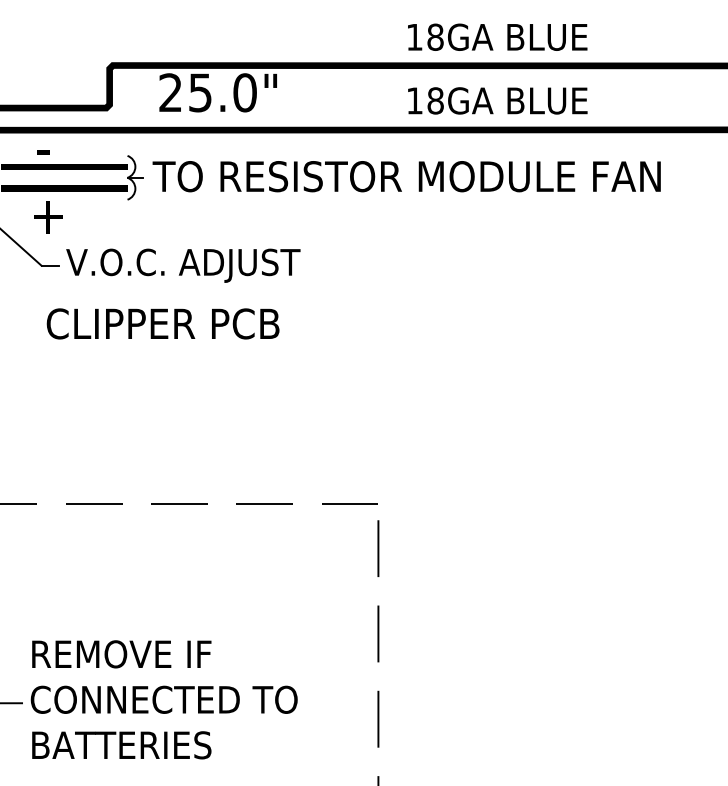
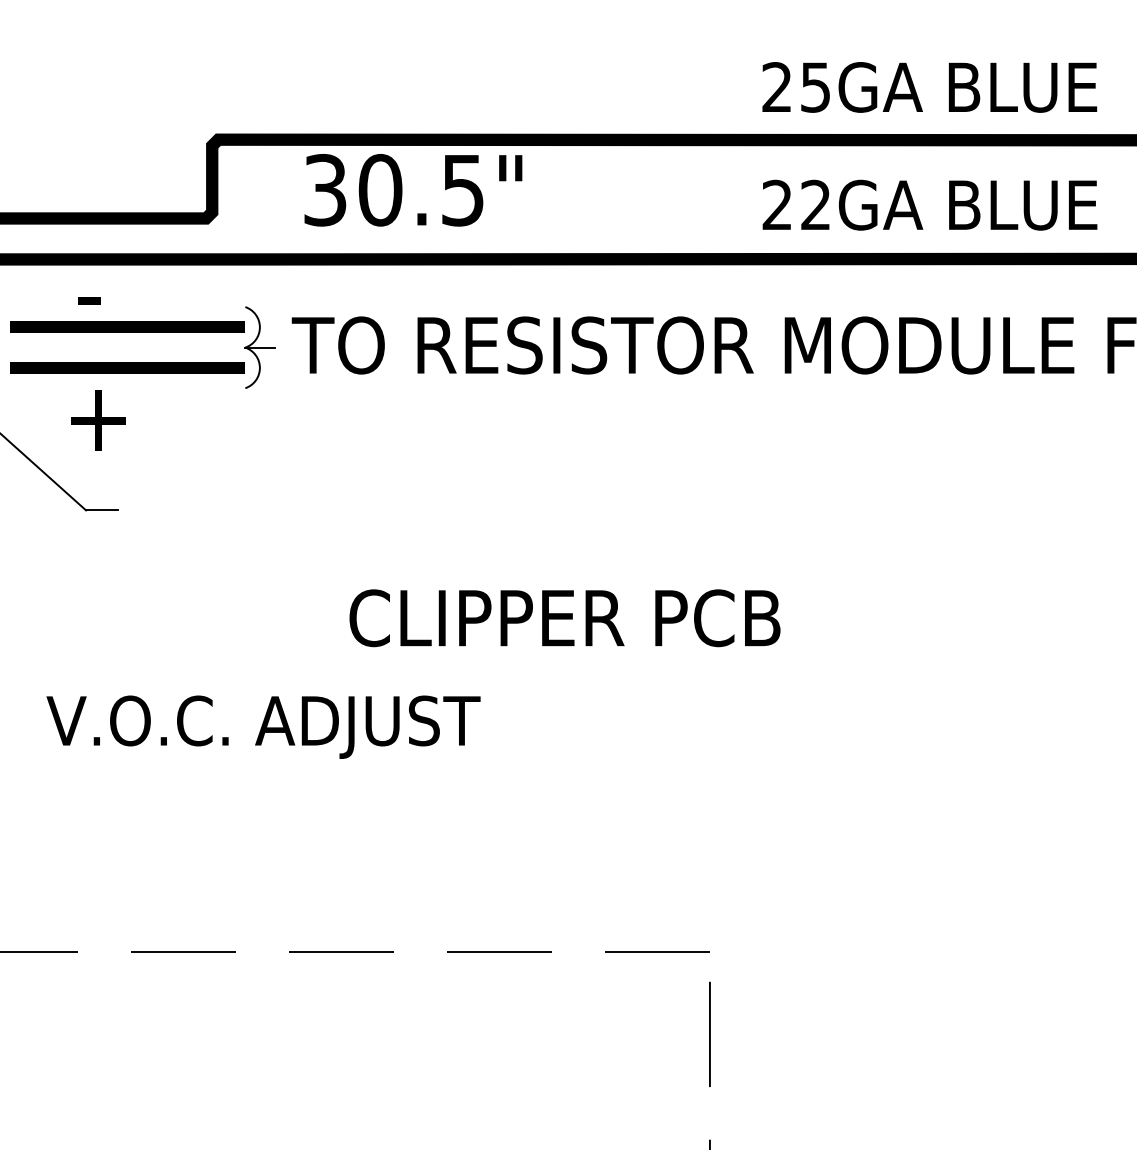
text: (424, 36) -> (795, 85), 18GA -> 25GA
text: (207, 92) -> (393, 189), 25.0" -> 30.5"
text: (425, 100) -> (797, 204), 18GA -> 22GA
text: (183, 265) -> (263, 726), moved
text: (162, 323) -> (563, 617), moved

